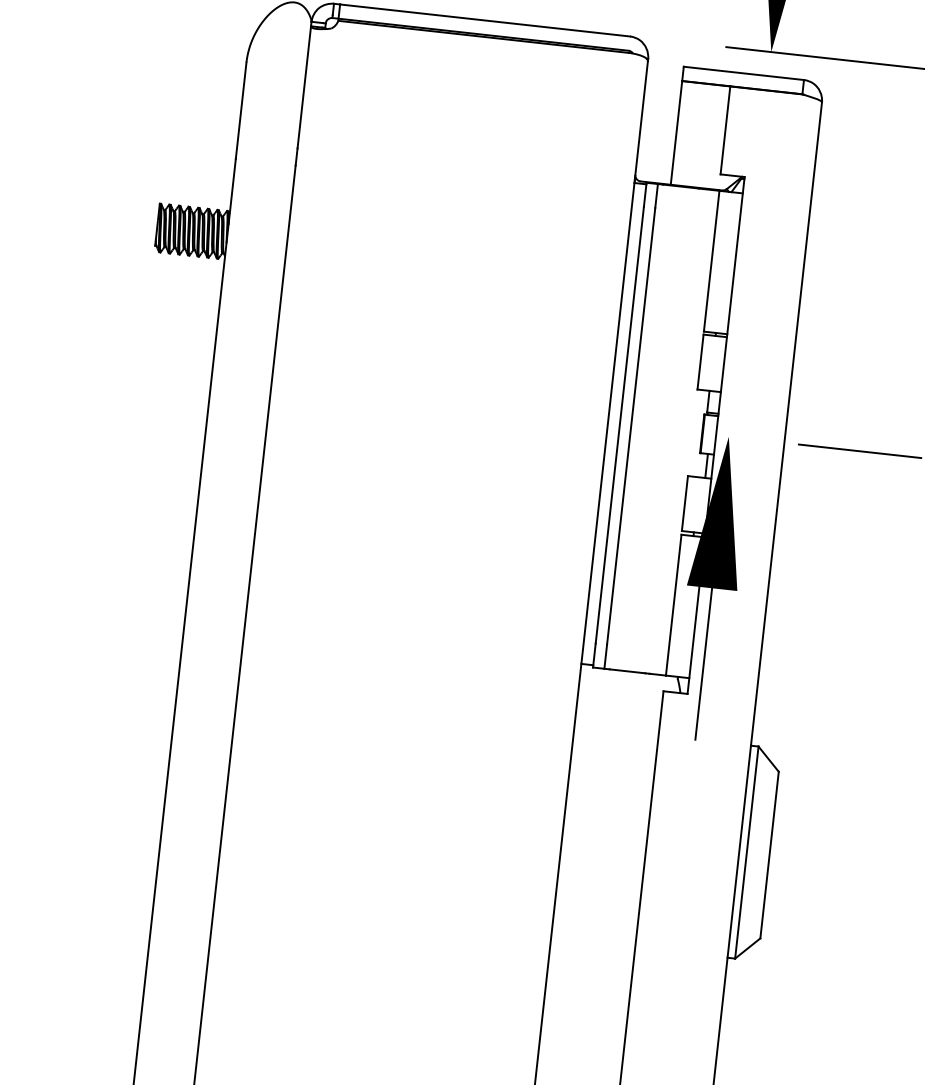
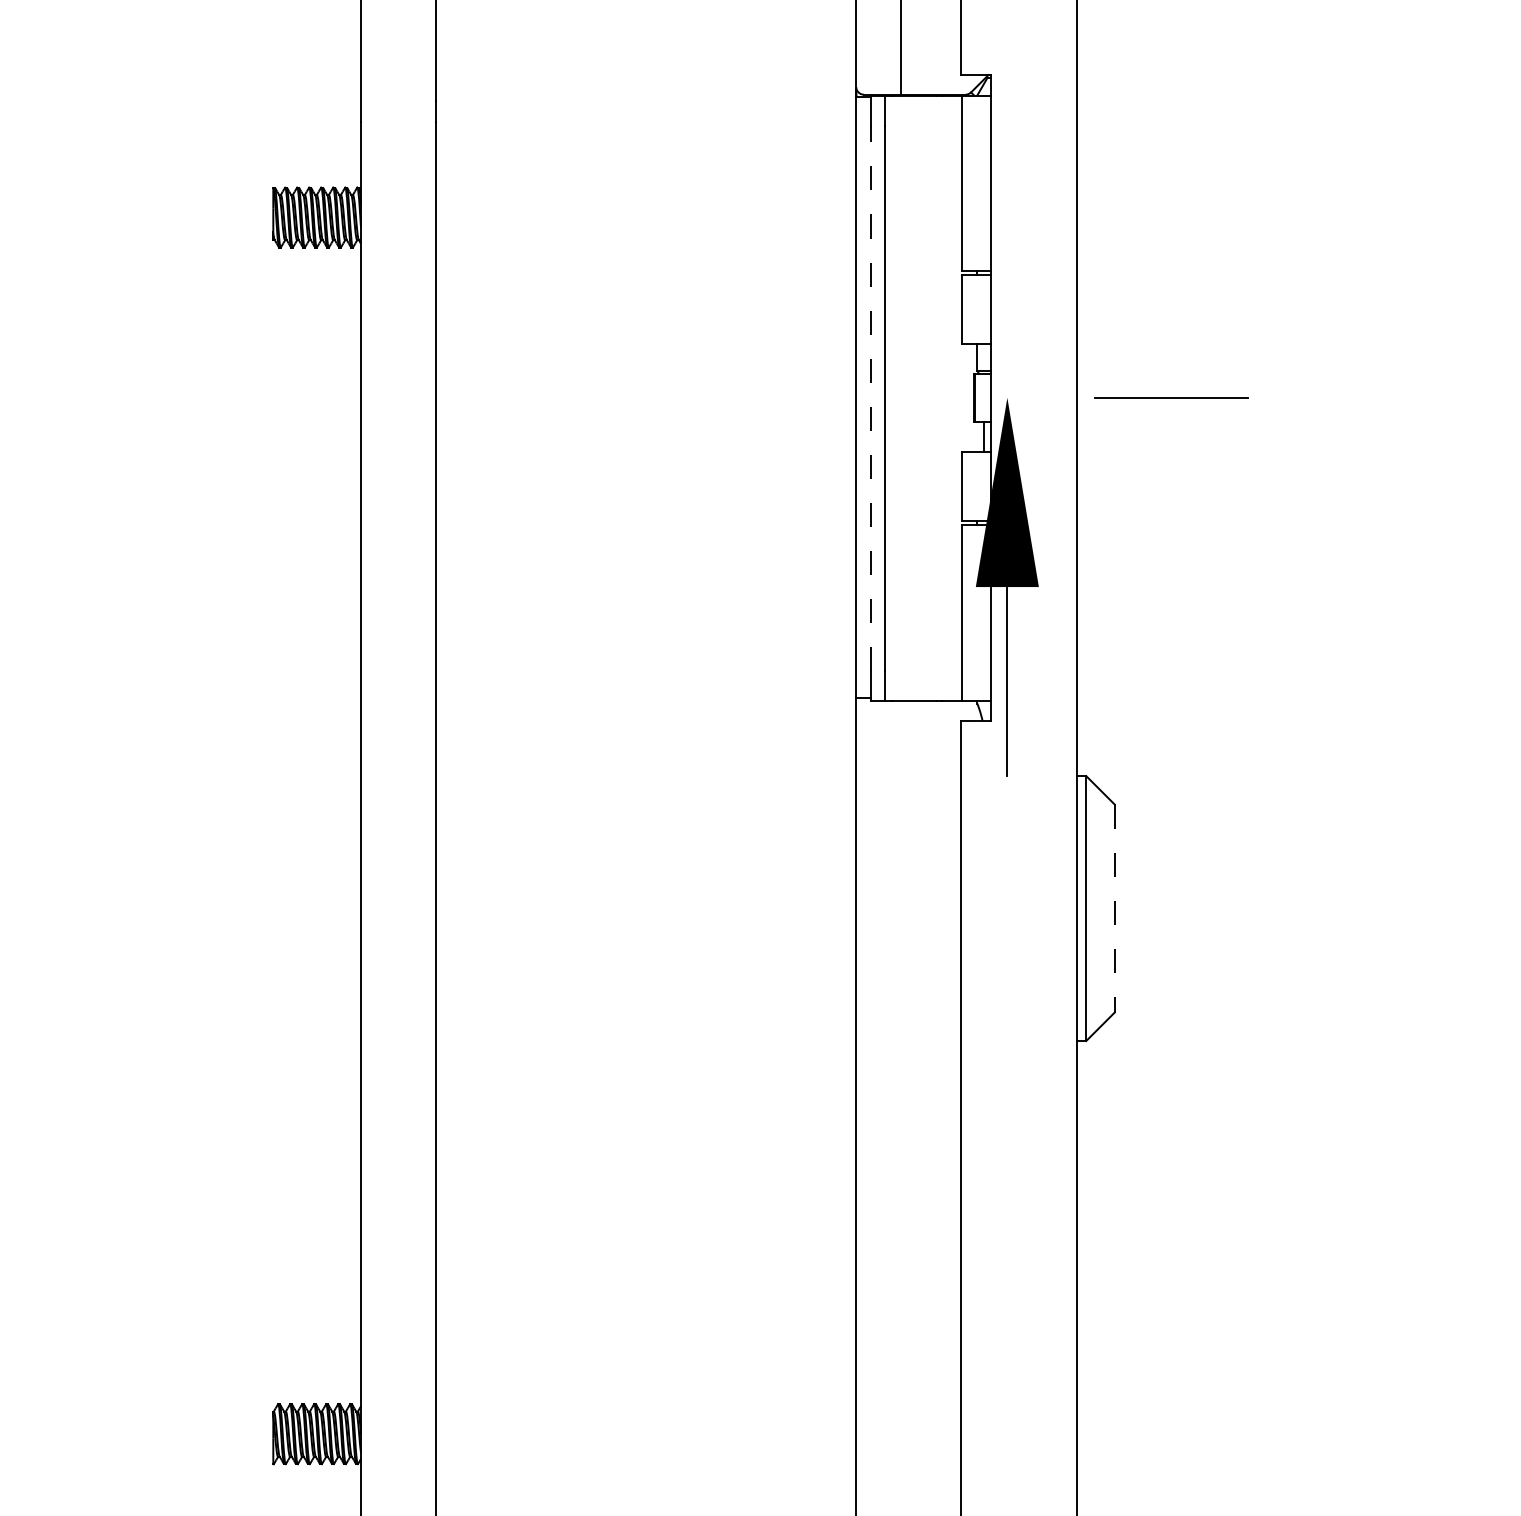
line: (620, 425) -> (871, 398), solid -> dashed
line: (769, 855) -> (1114, 909), solid -> dashed

